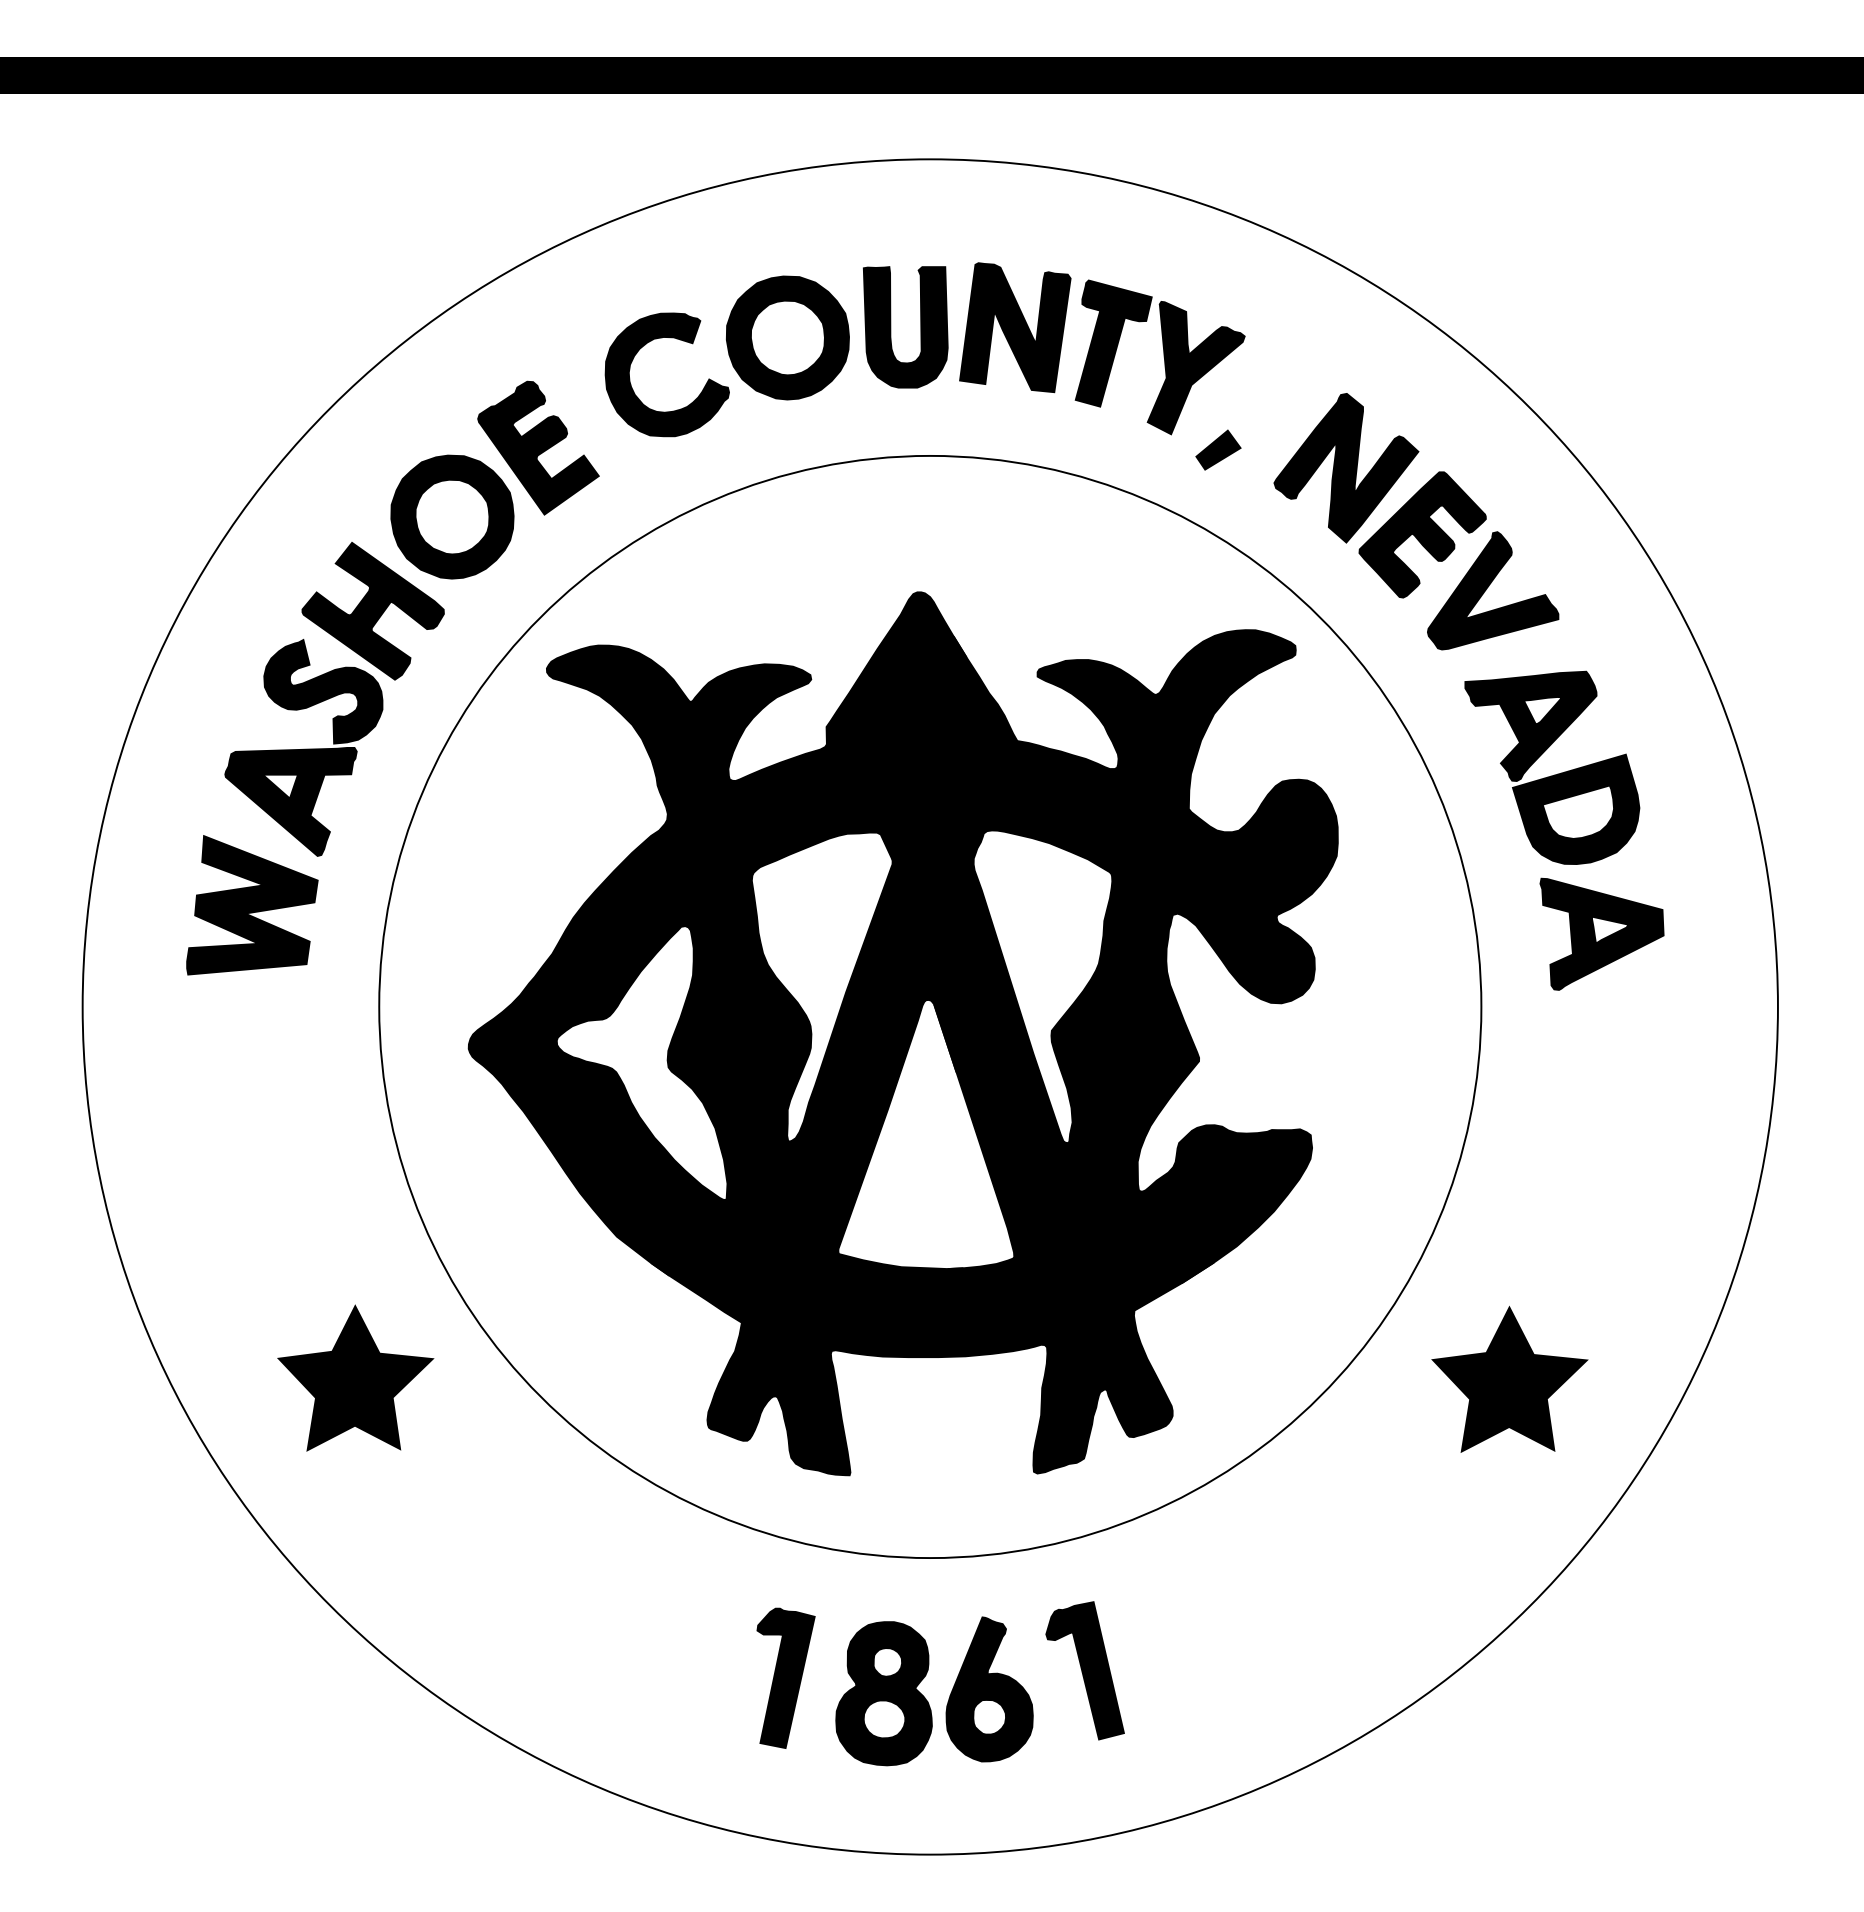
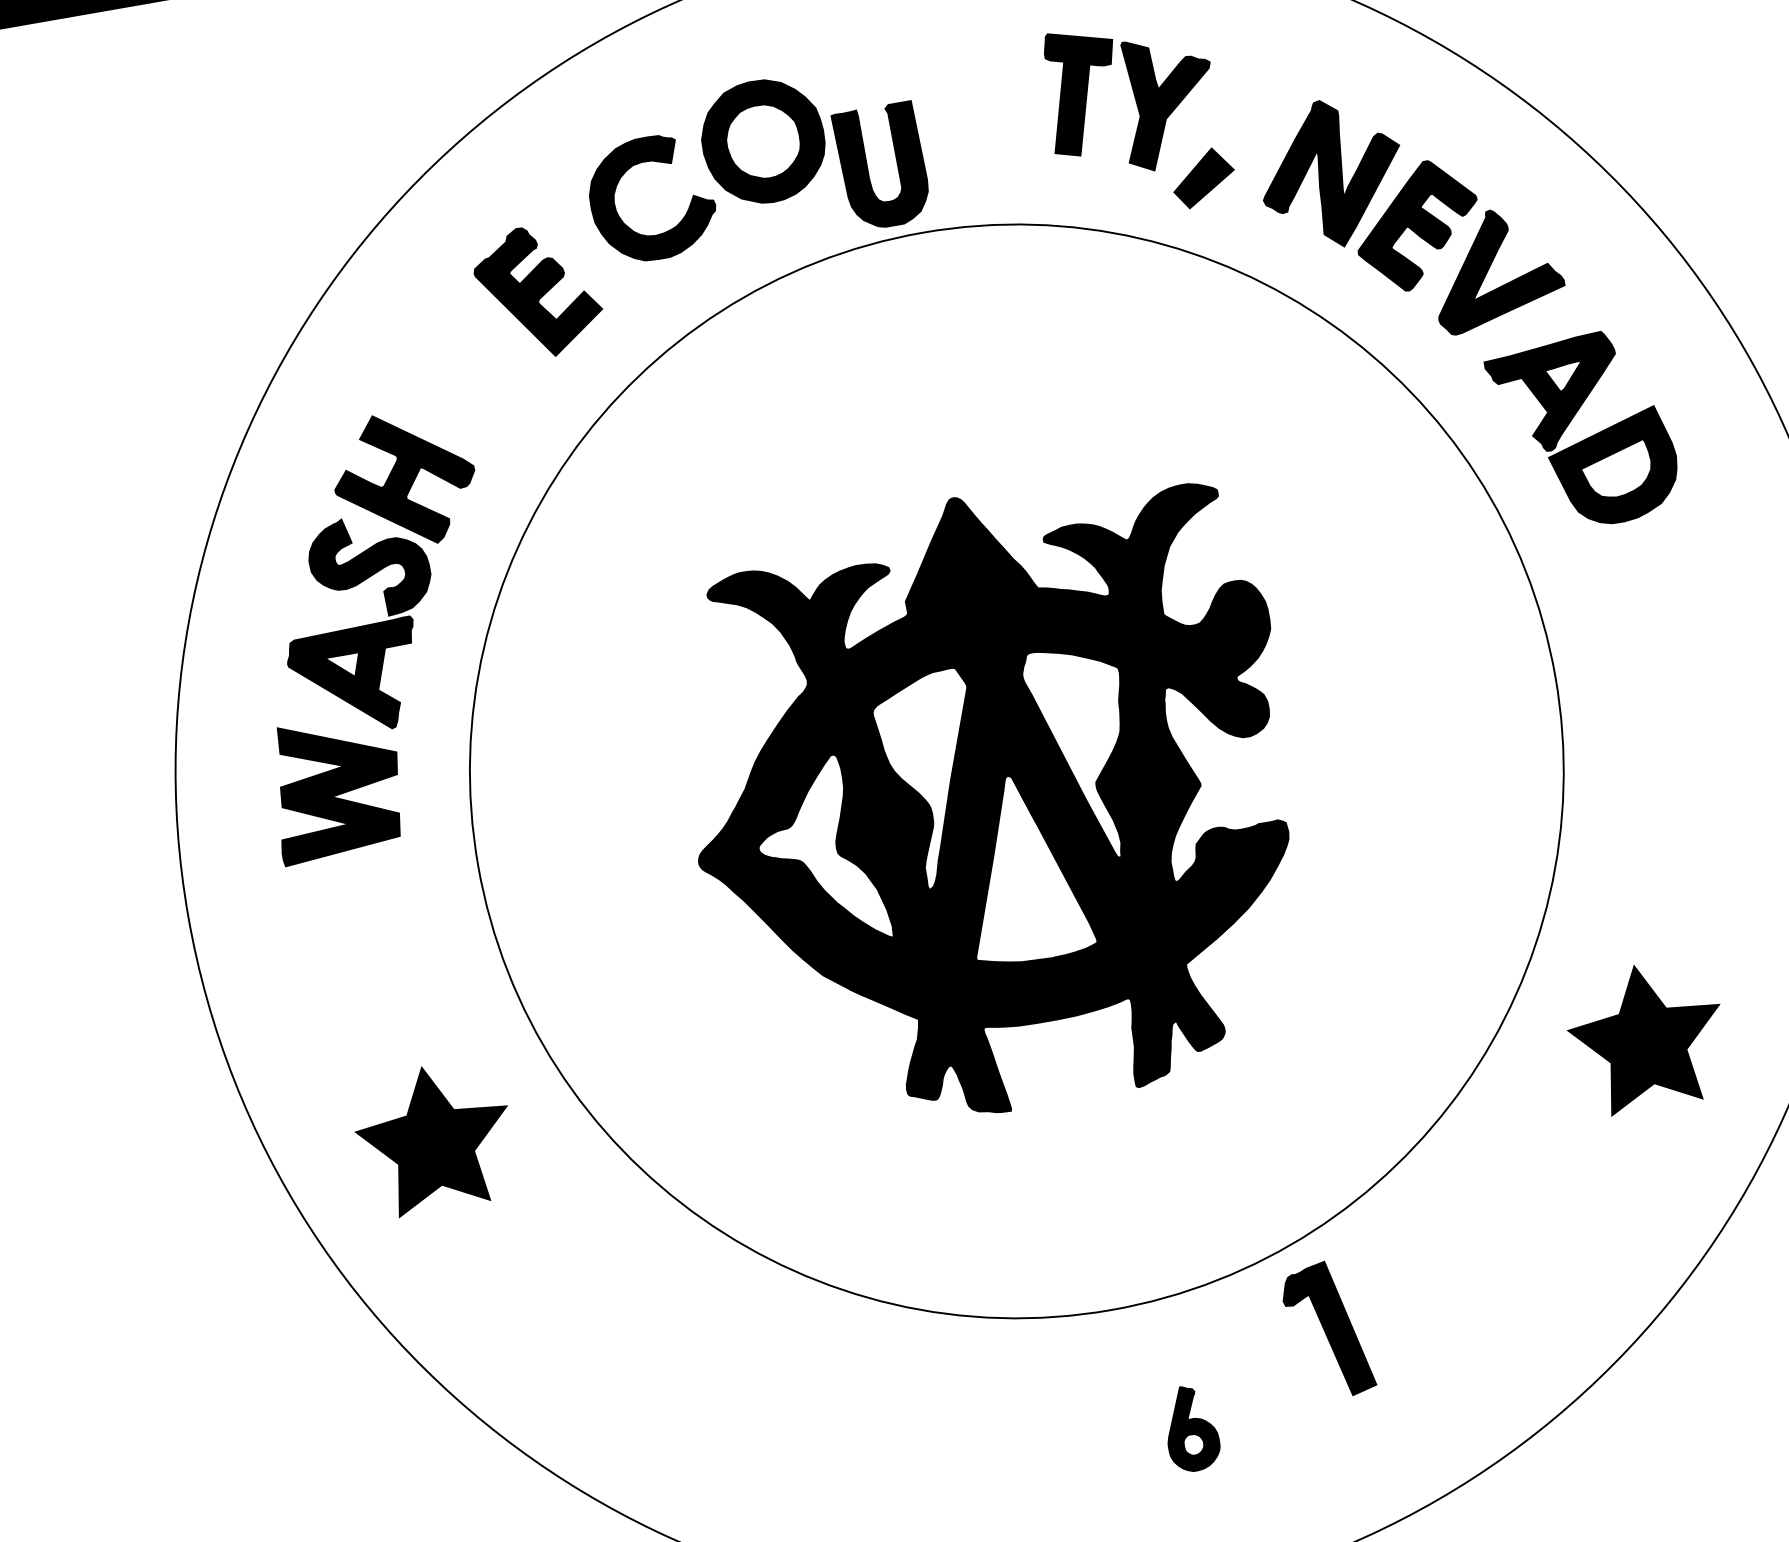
part: (891, 327) -> (868, 169), moved
part: (1015, 327) -> (984, 92), removed
part: (1218, 449) -> (1203, 177), size x1.4
part: (452, 516) -> (466, 373), removed
part: (1601, 933) -> (1660, 585), removed
part: (902, 1033) -> (994, 802), size x0.7
part: (355, 1377) -> (434, 1137), moved
part: (1084, 1670) -> (1327, 1330), moved
part: (785, 1677) -> (989, 1451), removed
part: (989, 1689) -> (1191, 1428), size x0.6
part: (883, 1693) -> (1088, 1450), removed

